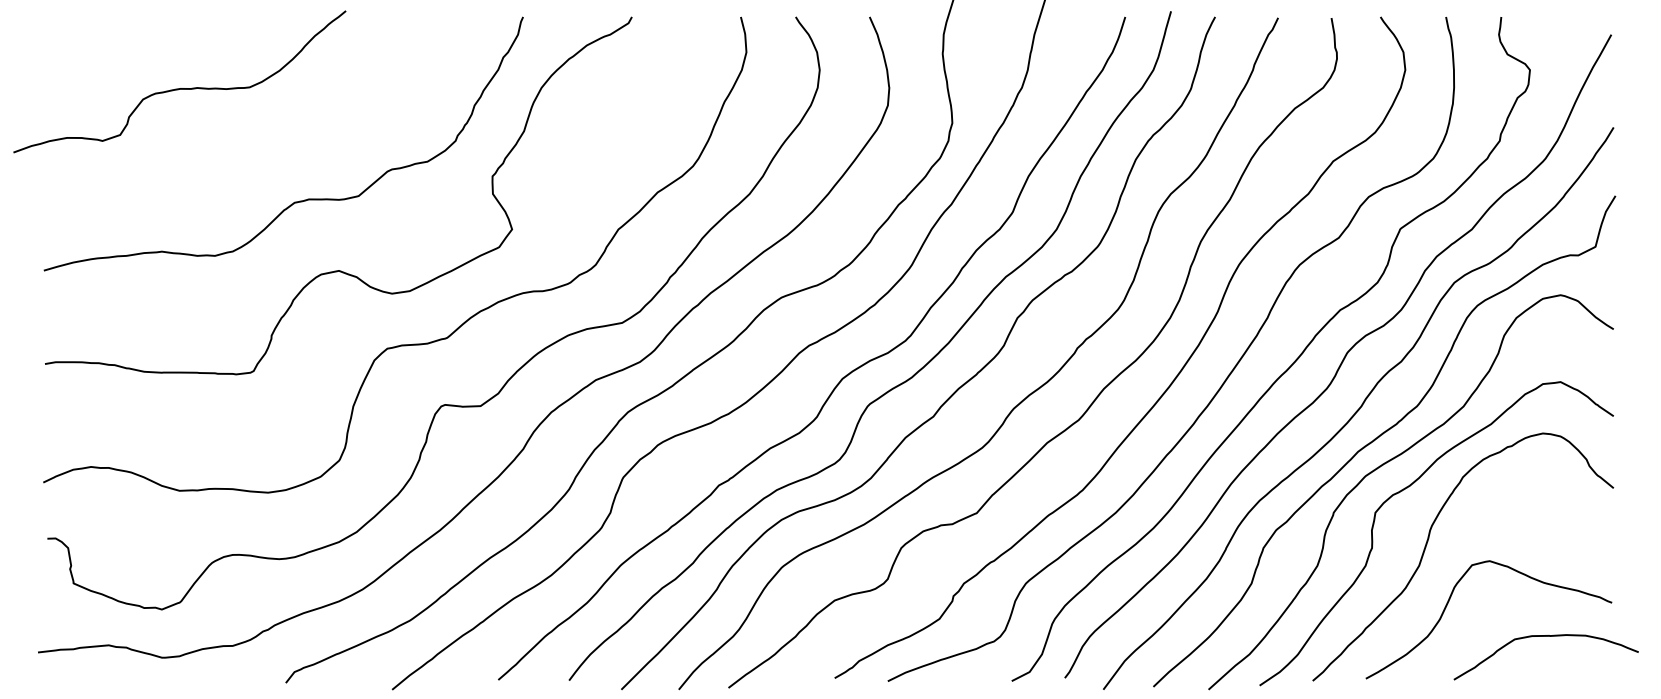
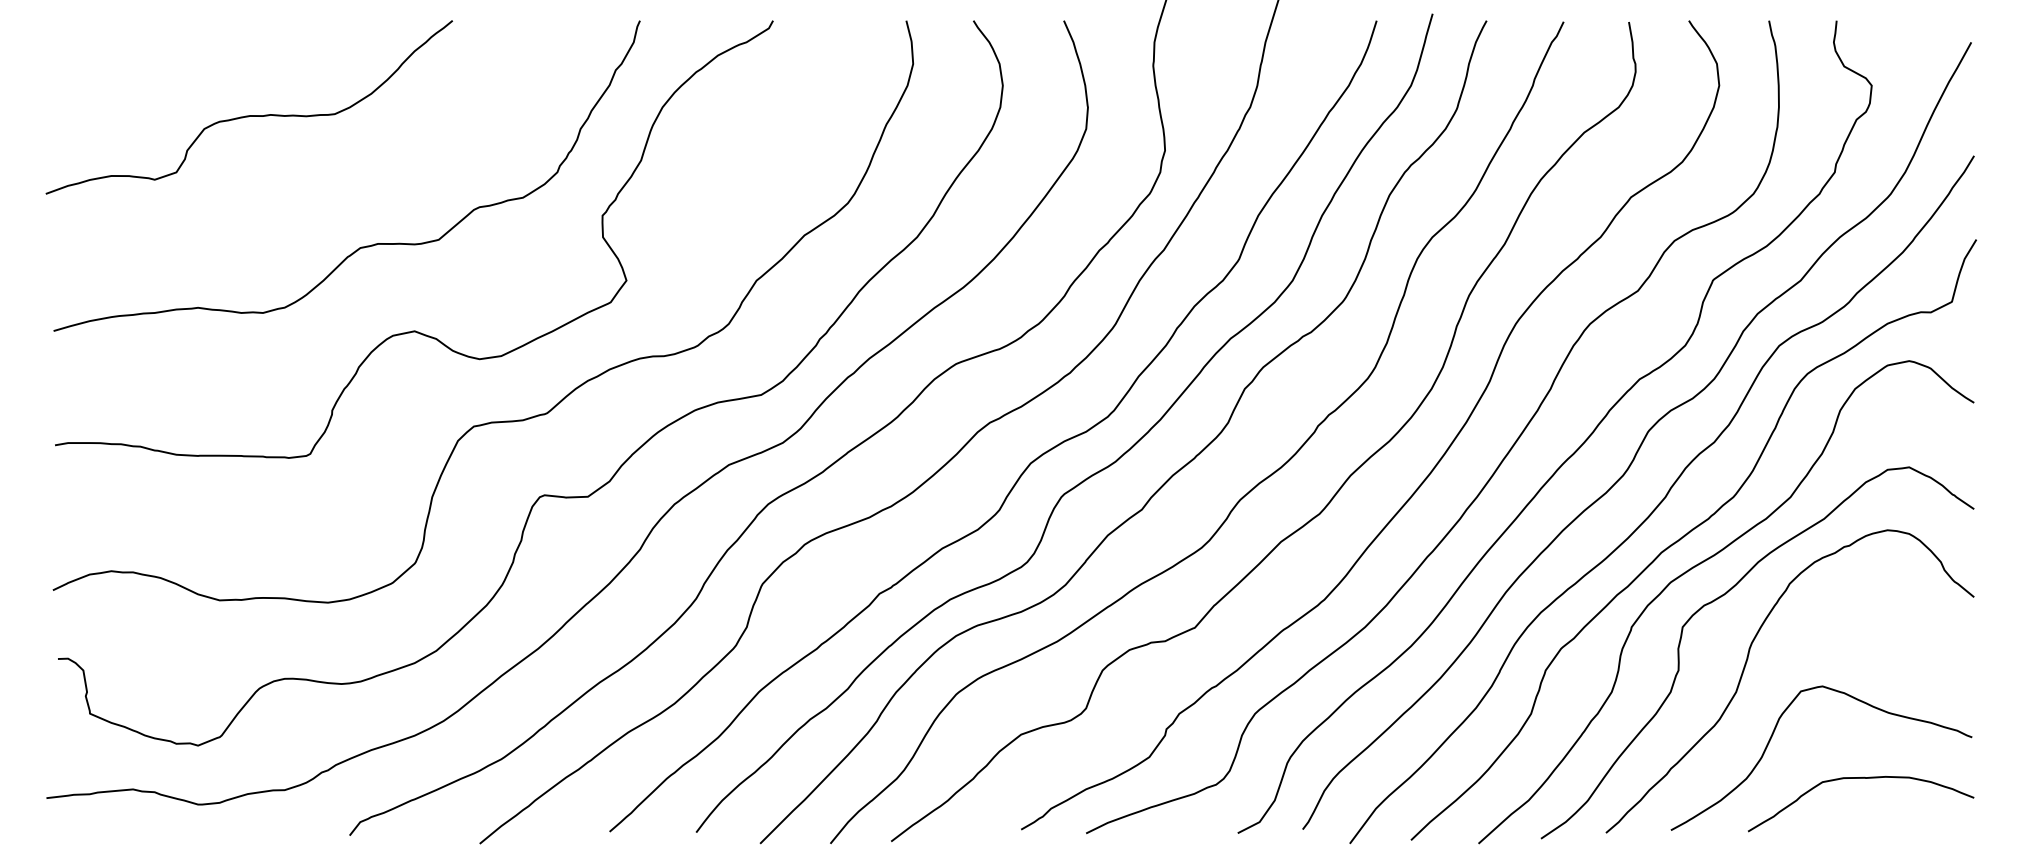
curve: (179, 88) -> (248, 115), moved
curve: (1545, 636) -> (1860, 778), moved

